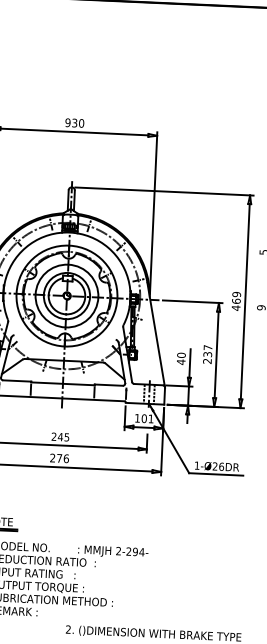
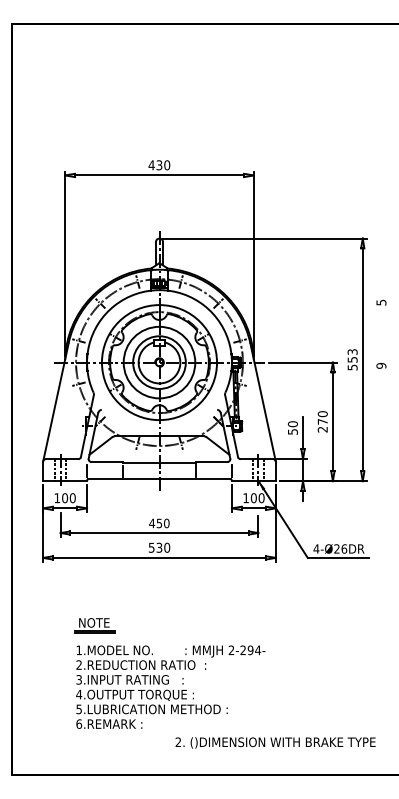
text: (67, 122) -> (151, 165), 930 -> 430
text: (236, 301) -> (352, 359), 469 -> 553
text: (207, 350) -> (322, 417), 237 -> 270
text: (180, 361) -> (292, 431), 40 -> 50
text: (150, 419) -> (261, 498), 101 -> 100
text: (60, 437) -> (159, 523), 245 -> 450
text: (59, 458) -> (159, 547), 276 -> 530
text: (197, 465) -> (316, 548), 1-Ø26DR -> 4-Ø26DR

